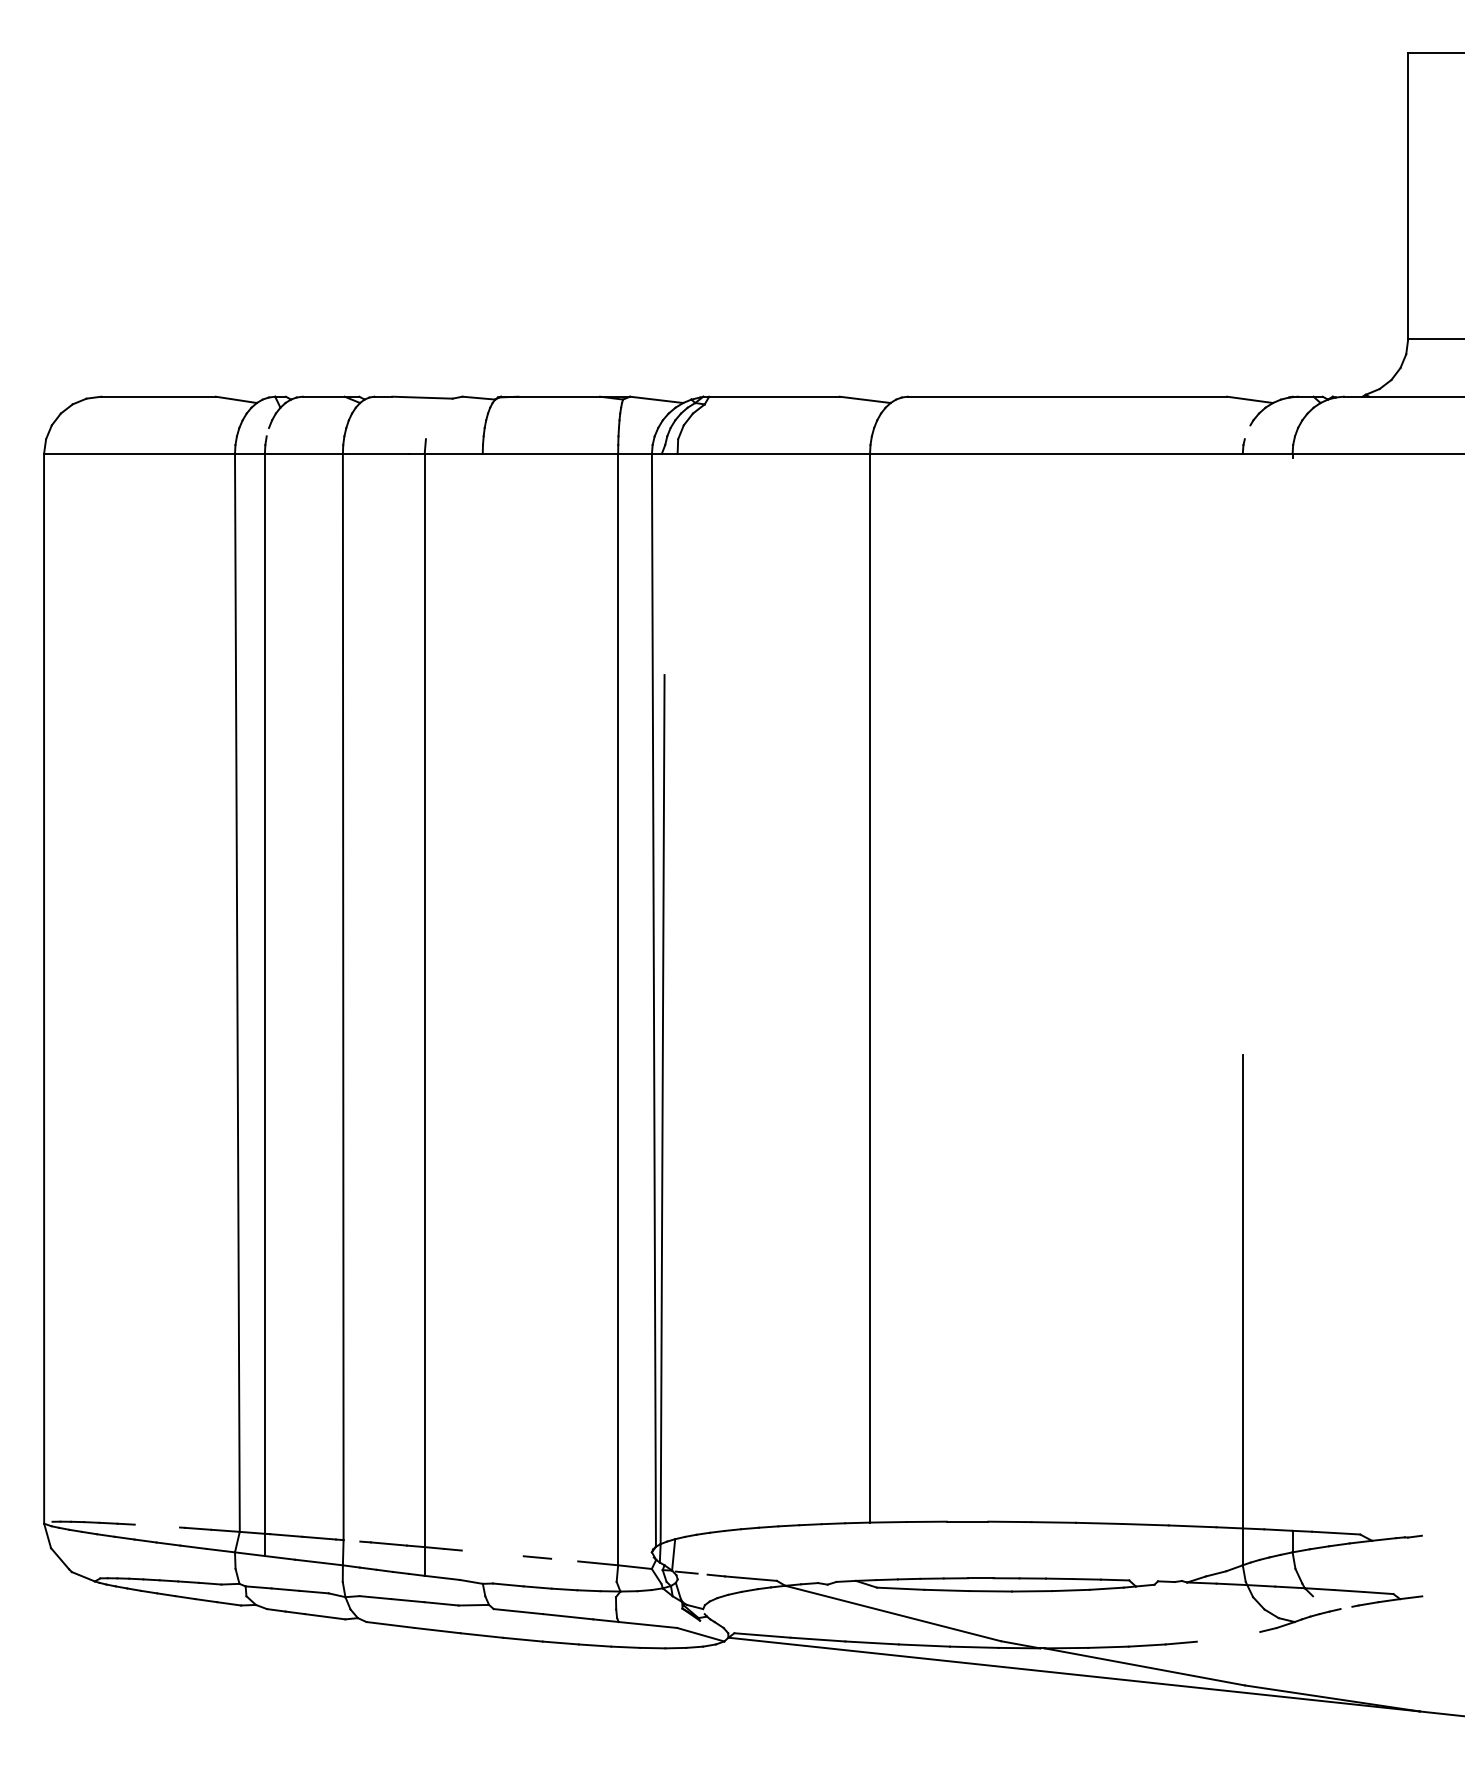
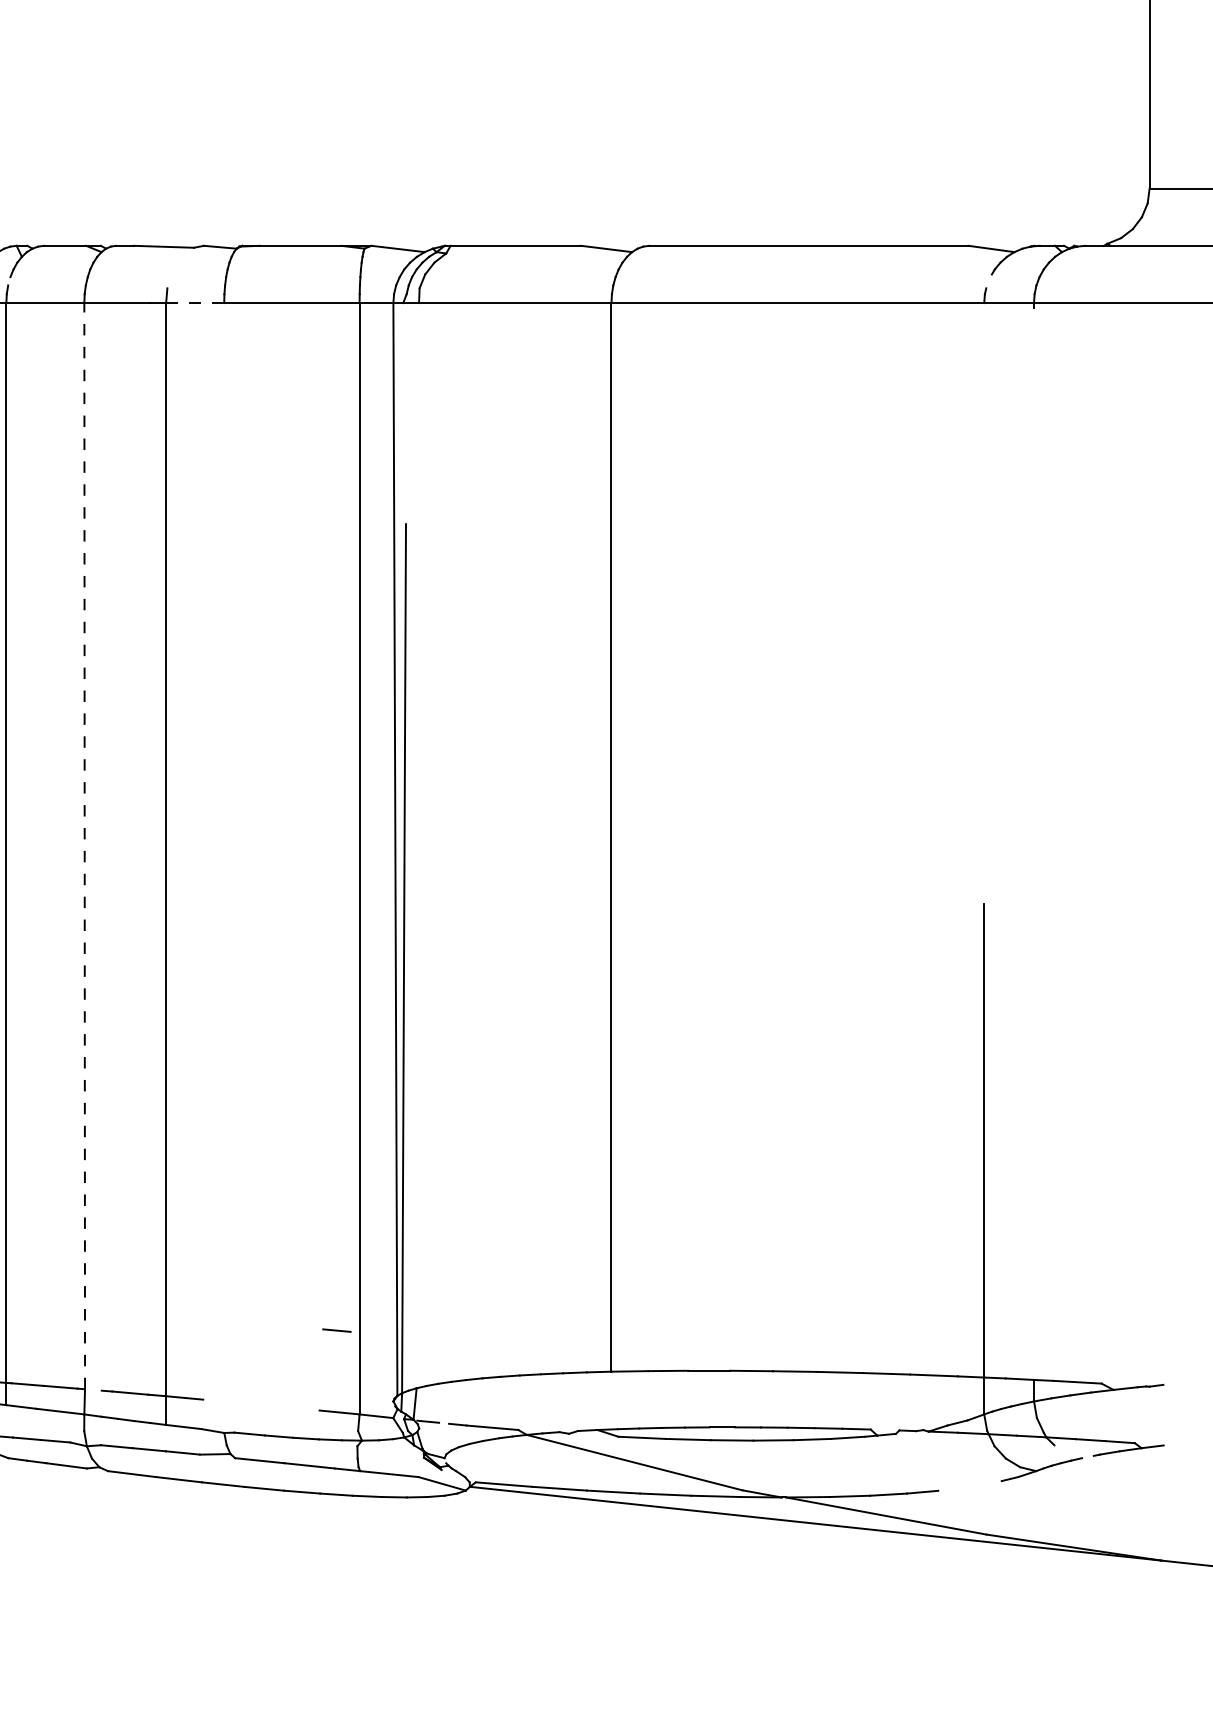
line: (454, 453) -> (195, 302), solid -> dashed
line: (343, 996) -> (84, 845), solid -> dashed
line: (537, 1557) -> (336, 1330), moved

